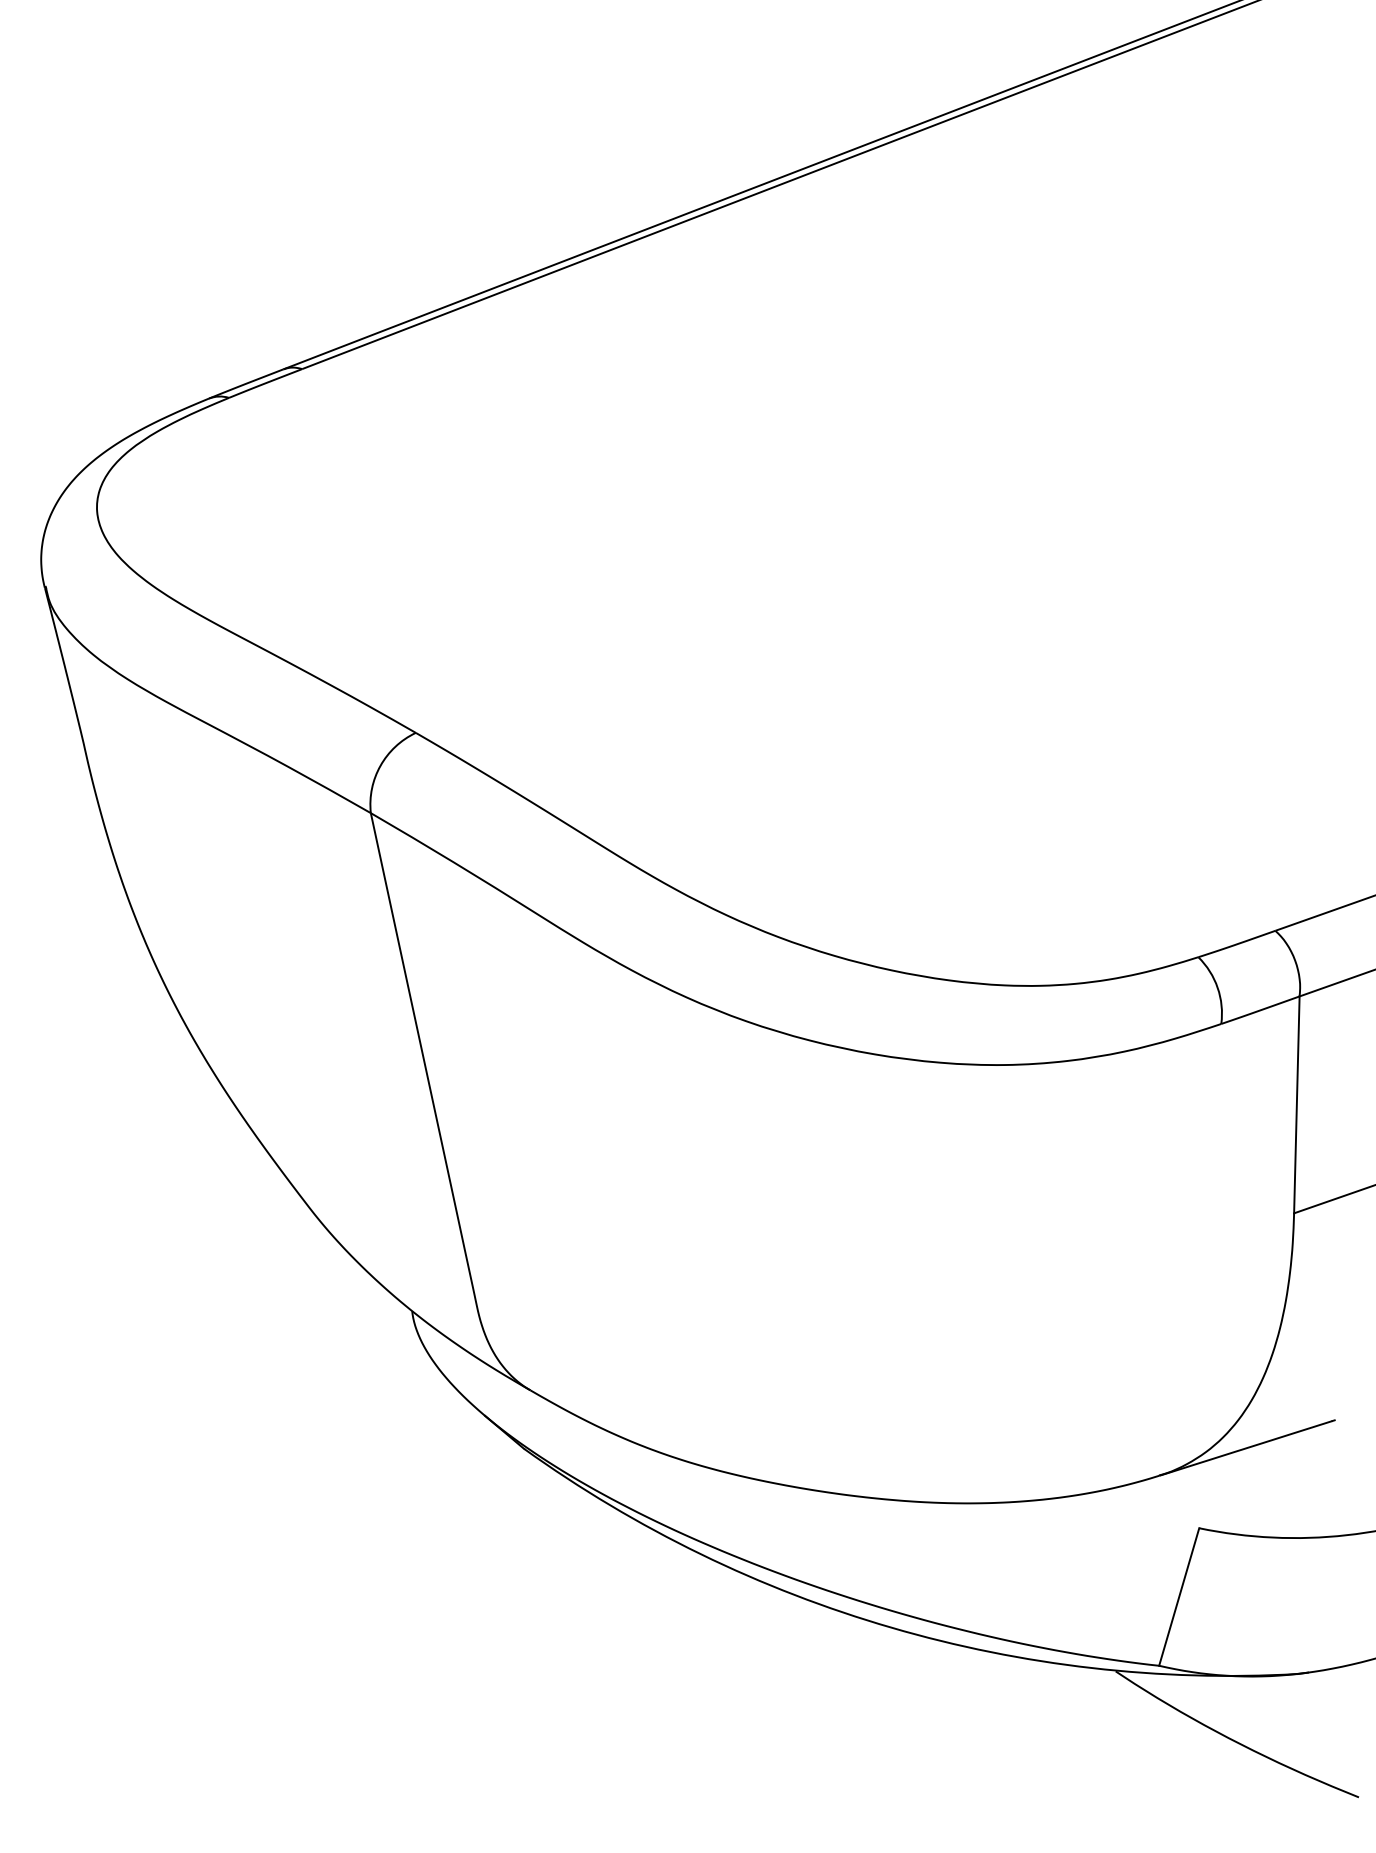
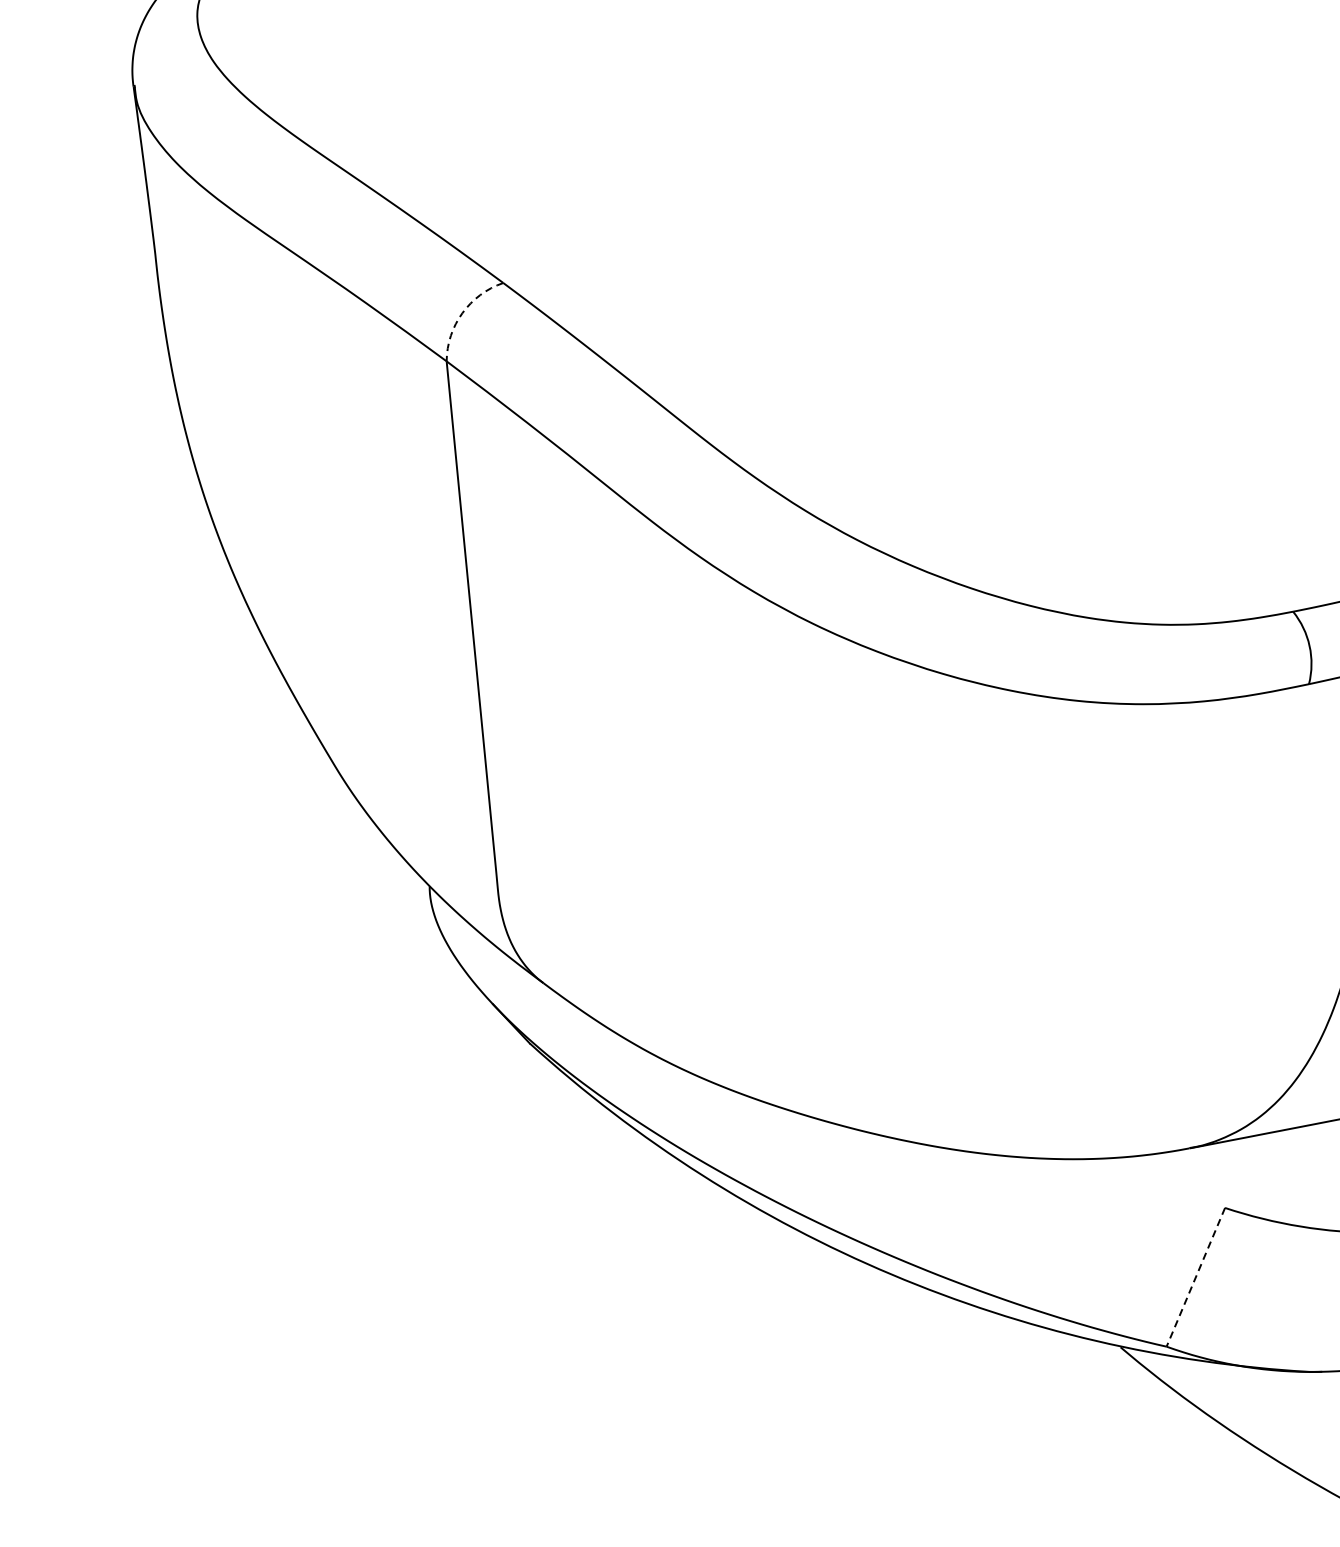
arc: (380, 765) -> (462, 312), solid -> dashed
line: (1179, 1597) -> (1196, 1277), solid -> dashed

